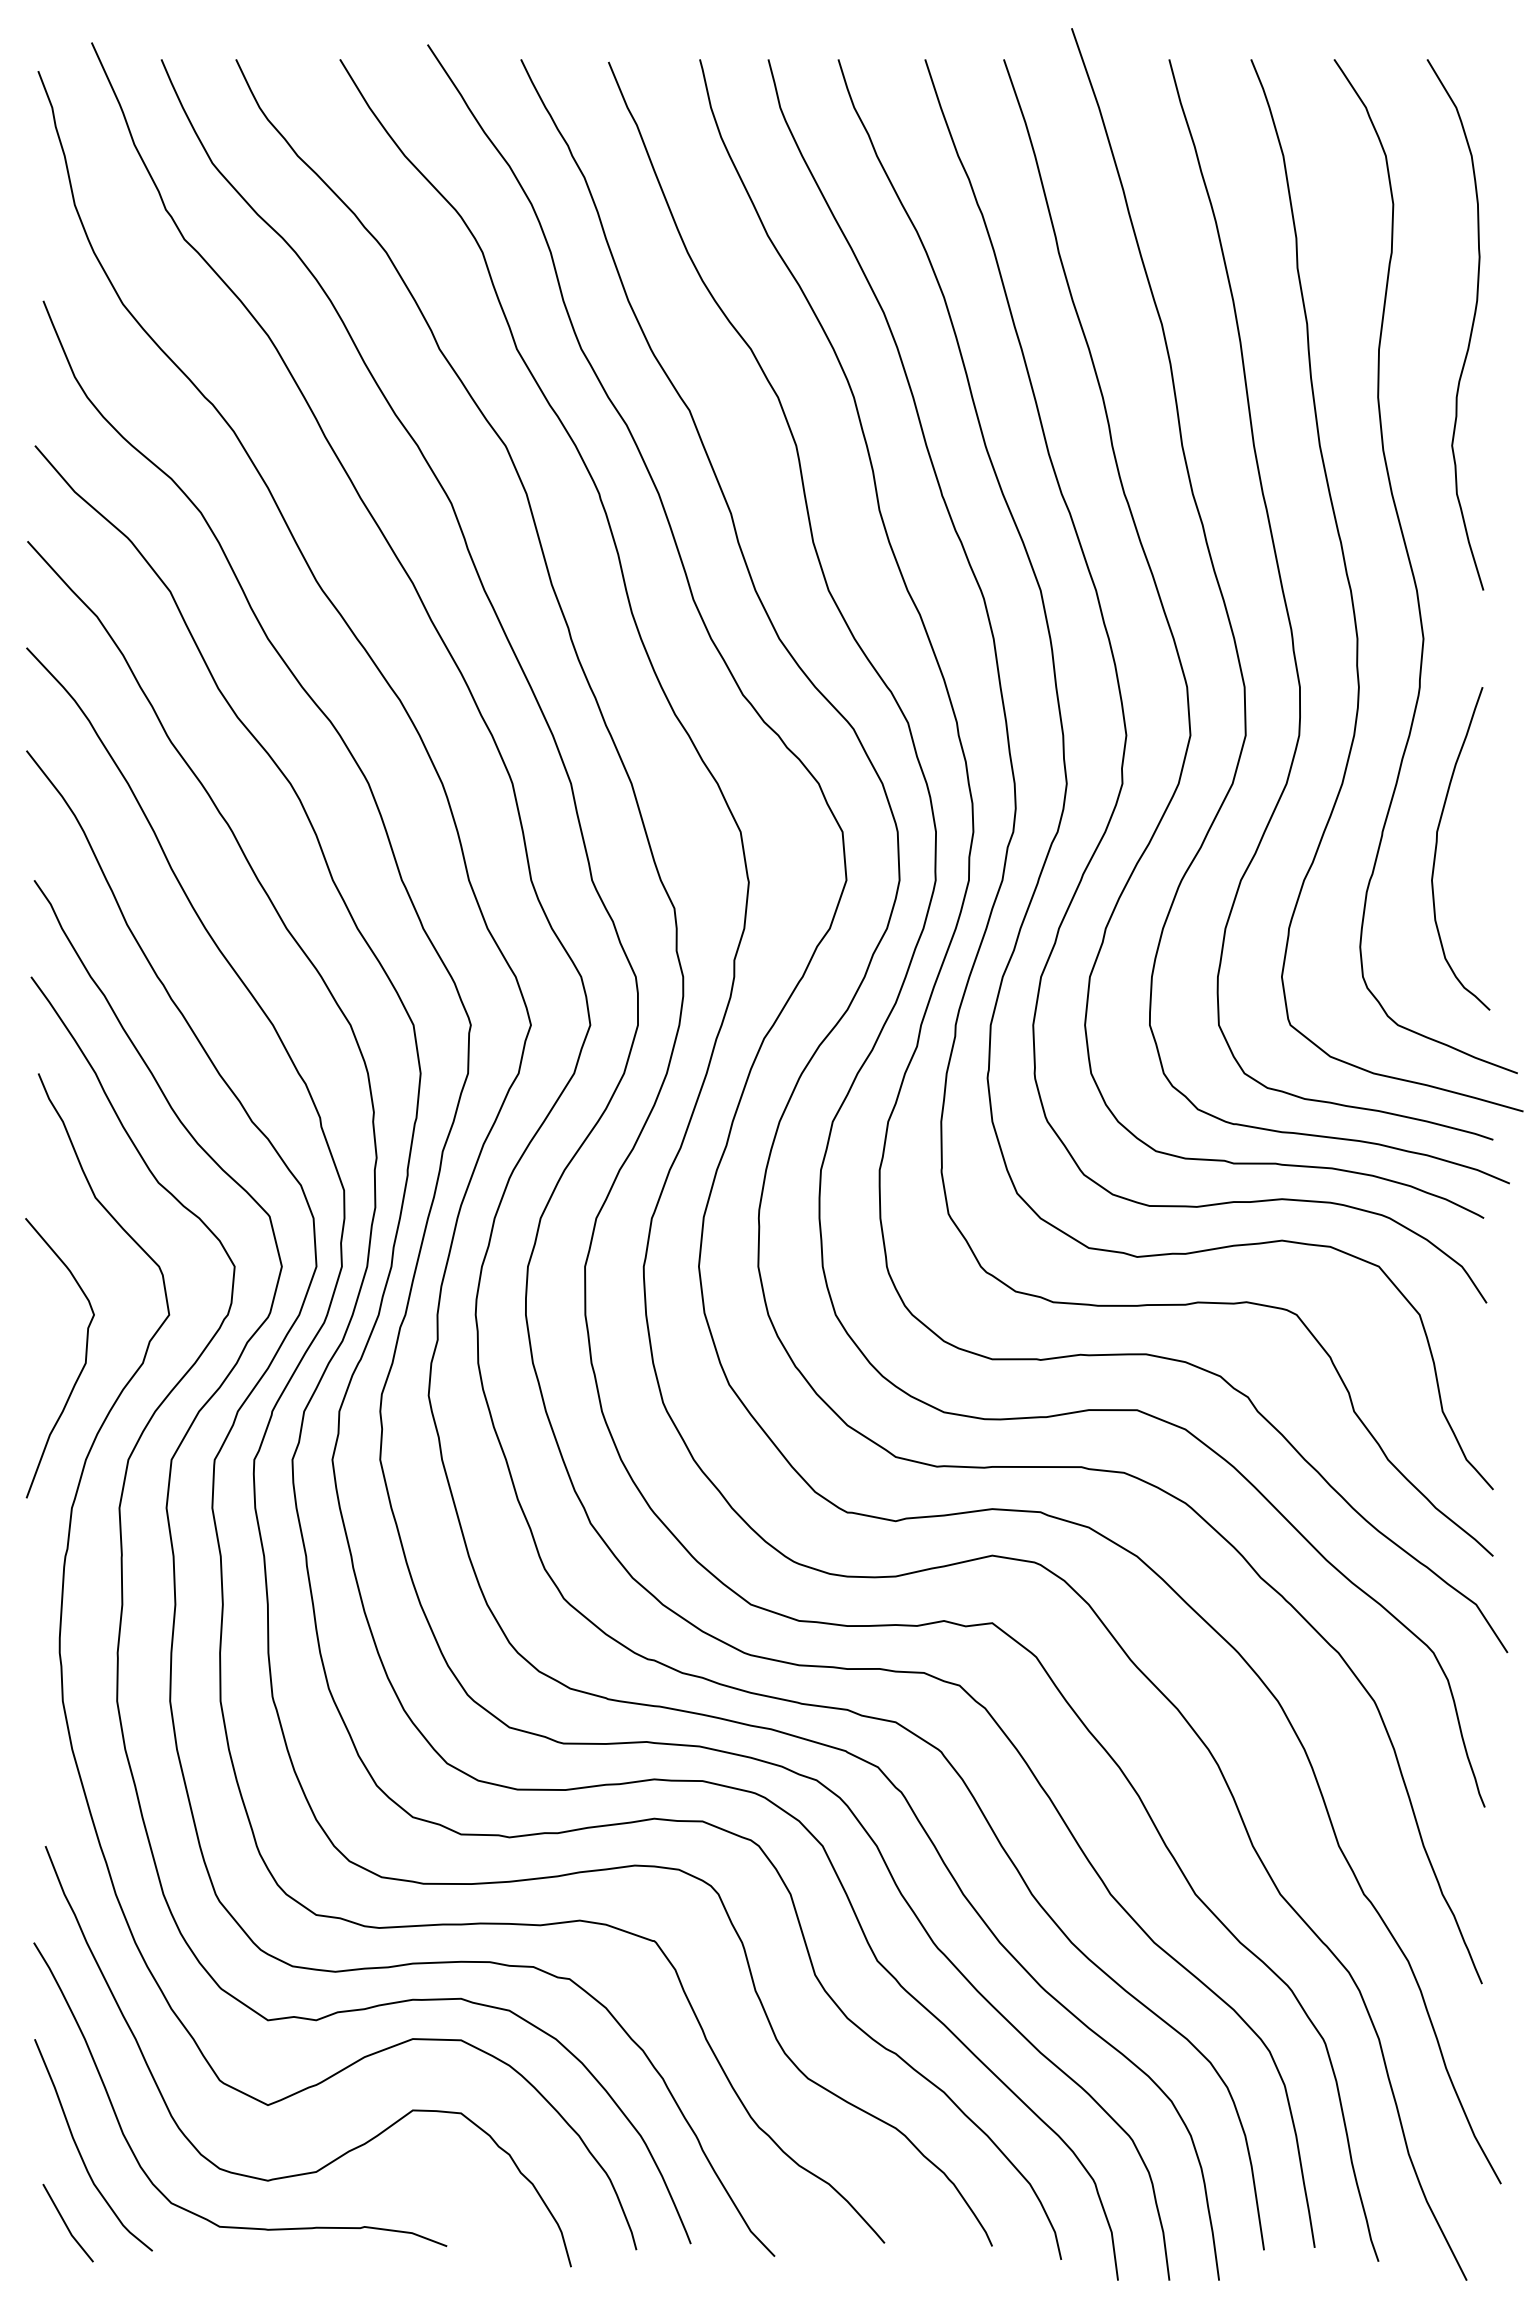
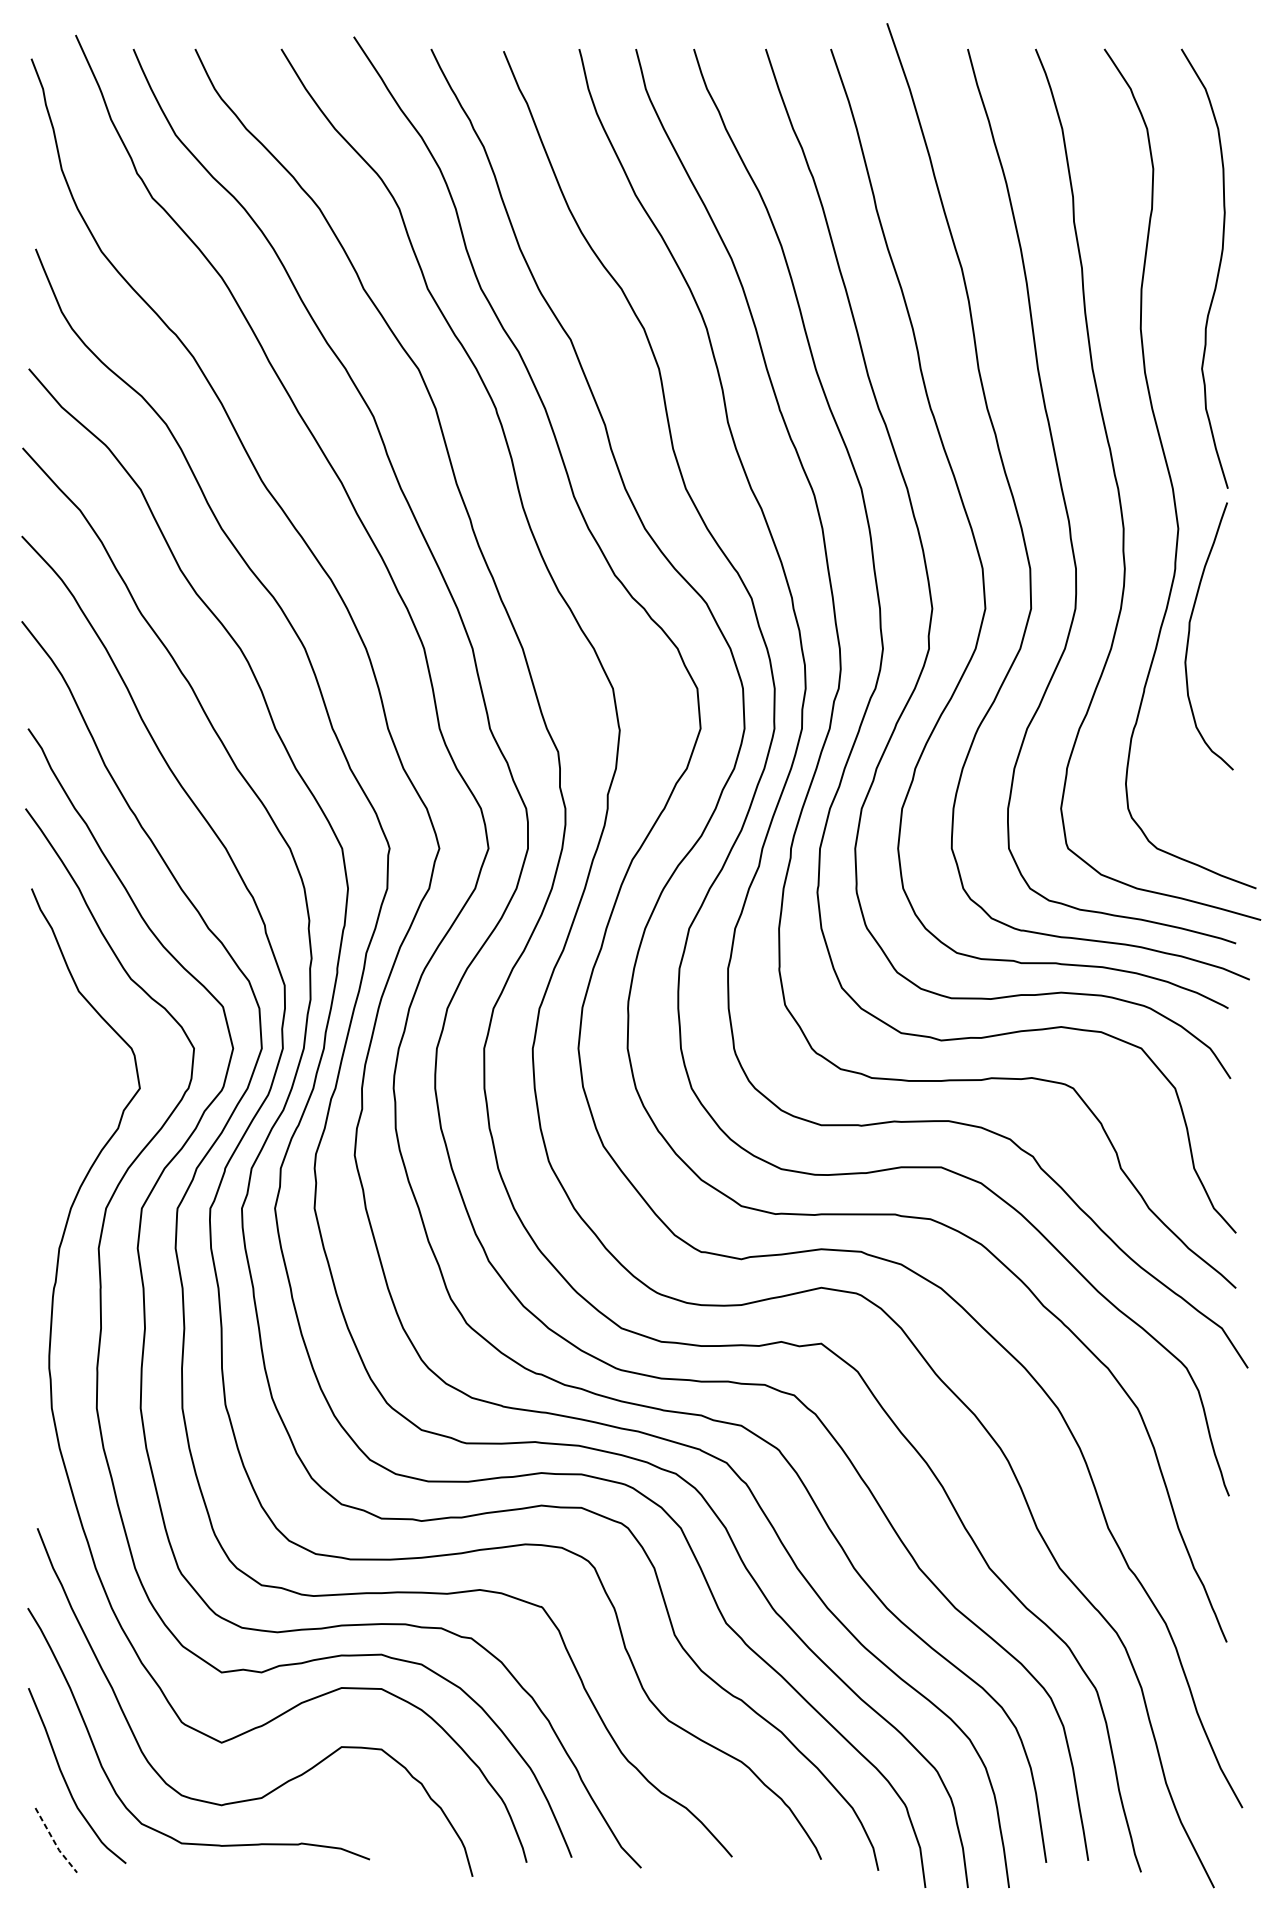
curve: (1437, 845) -> (1189, 633), moved
curve: (81, 1369) -> (67, 1133), removed
line: (66, 2225) -> (54, 1842), solid -> dashed

